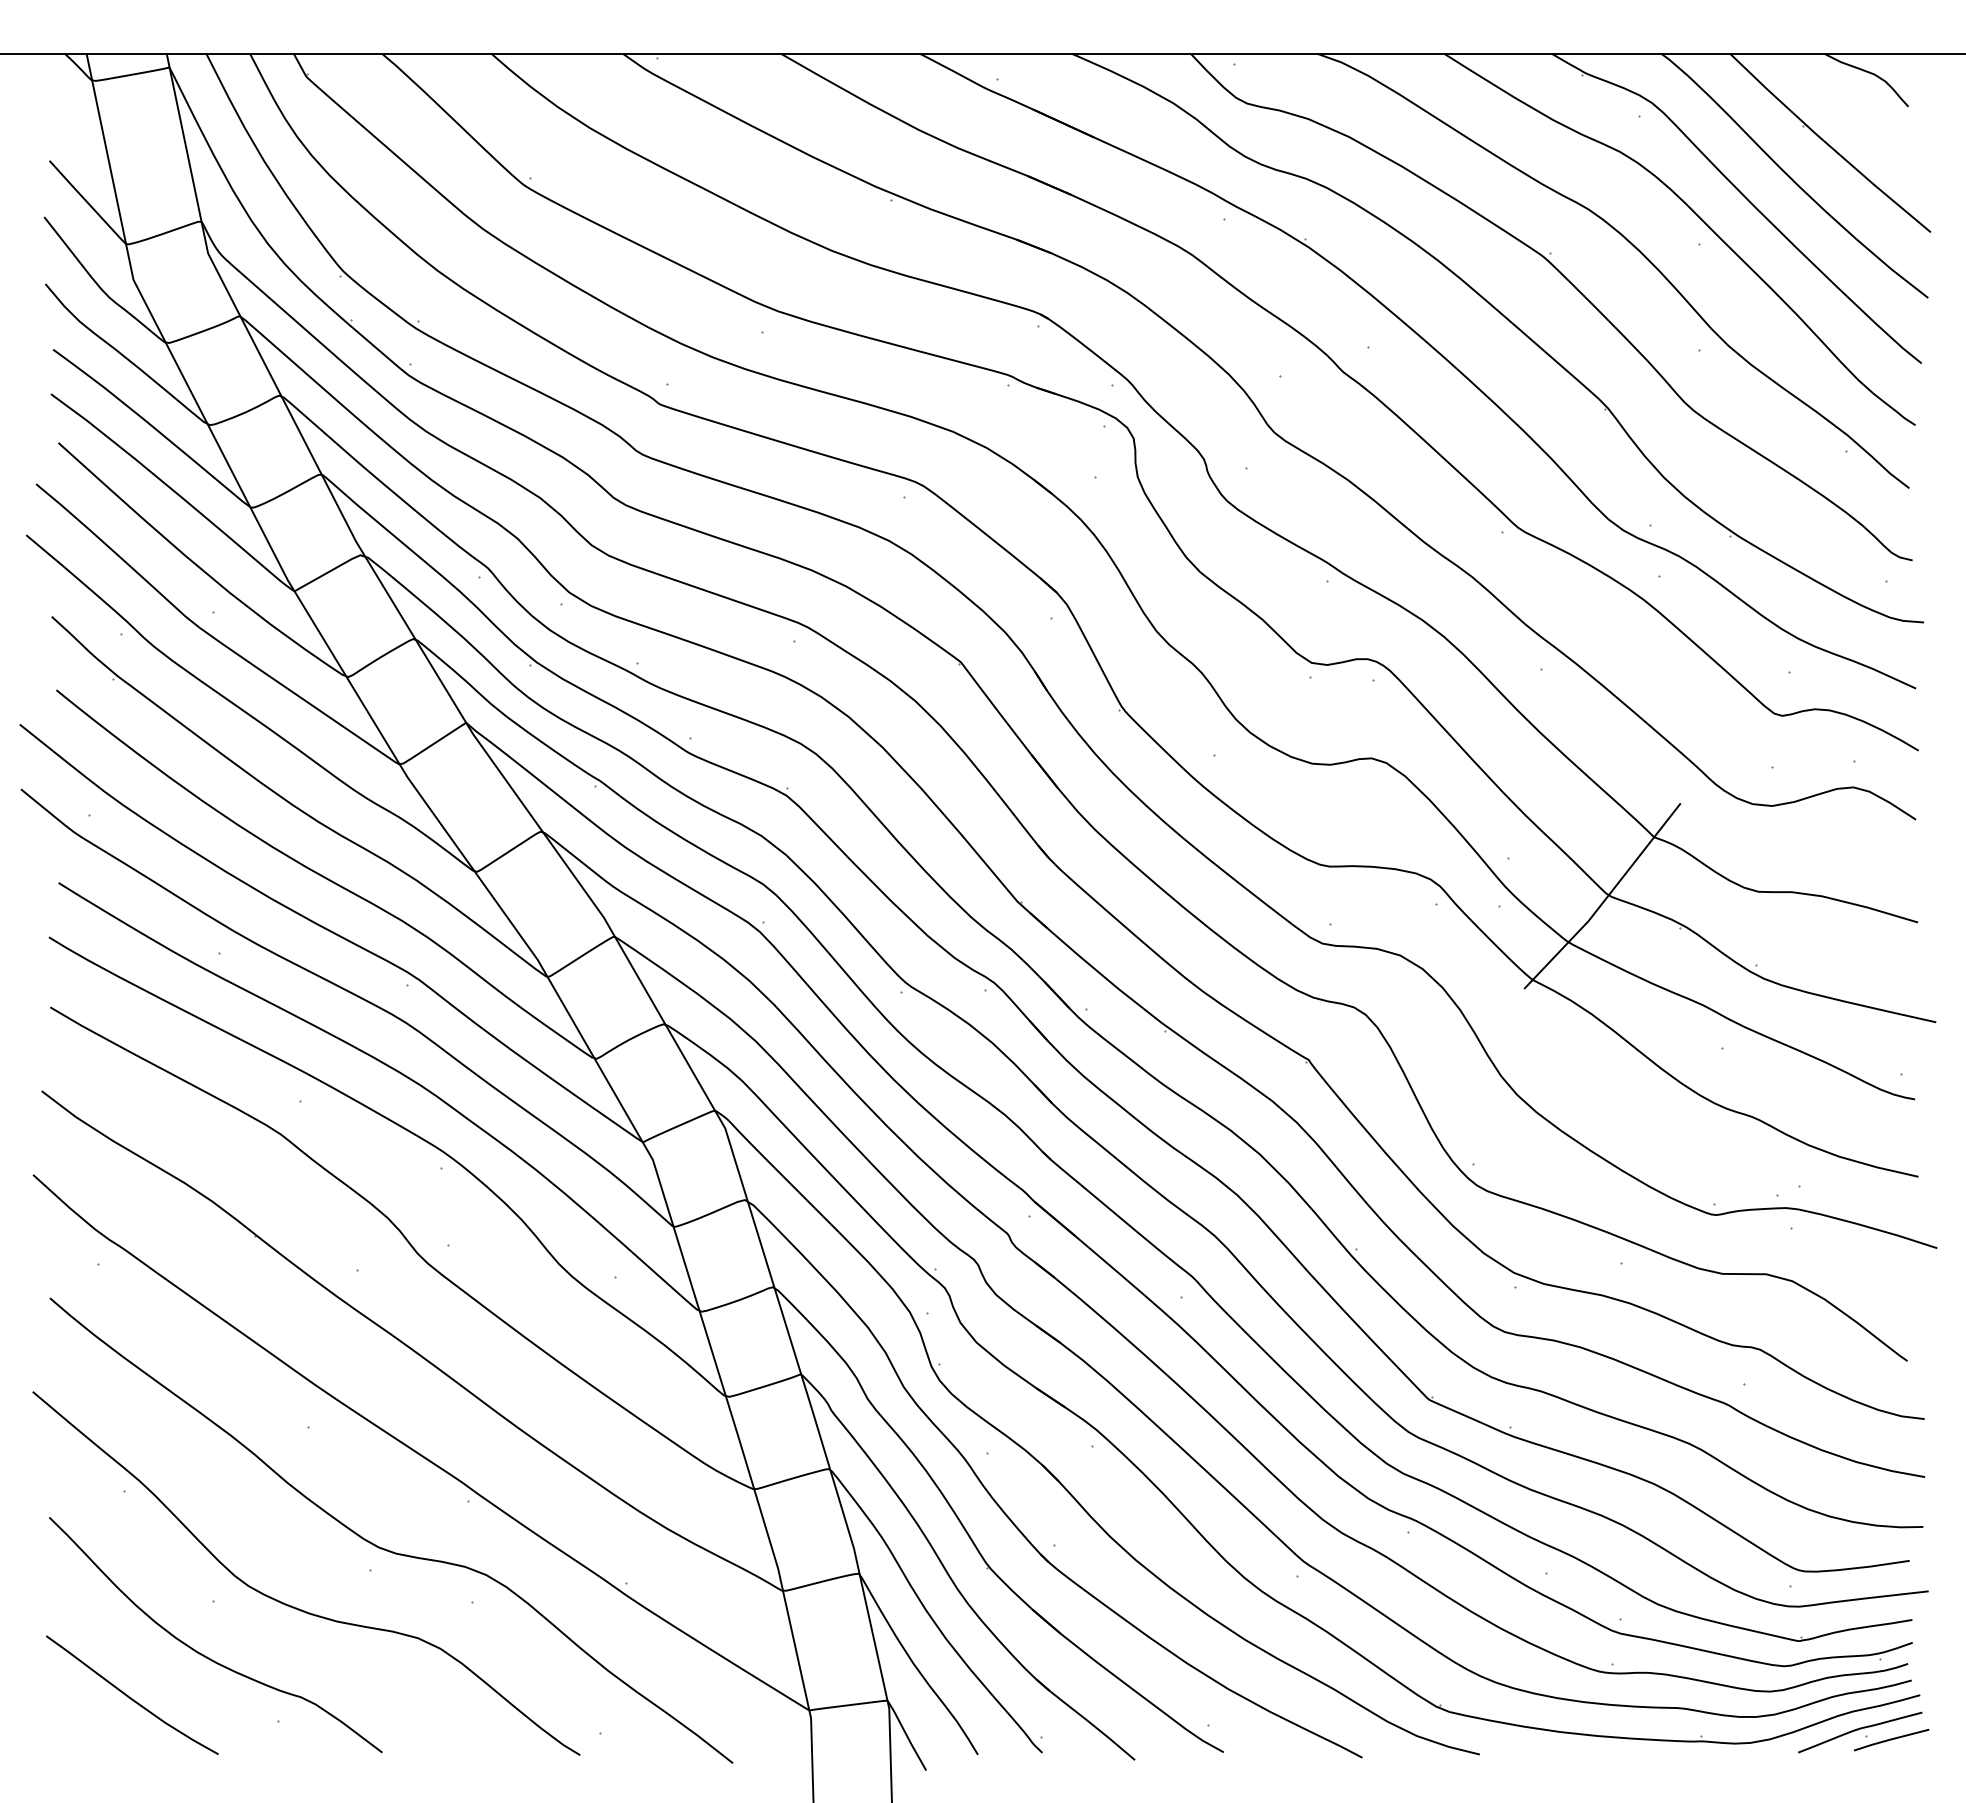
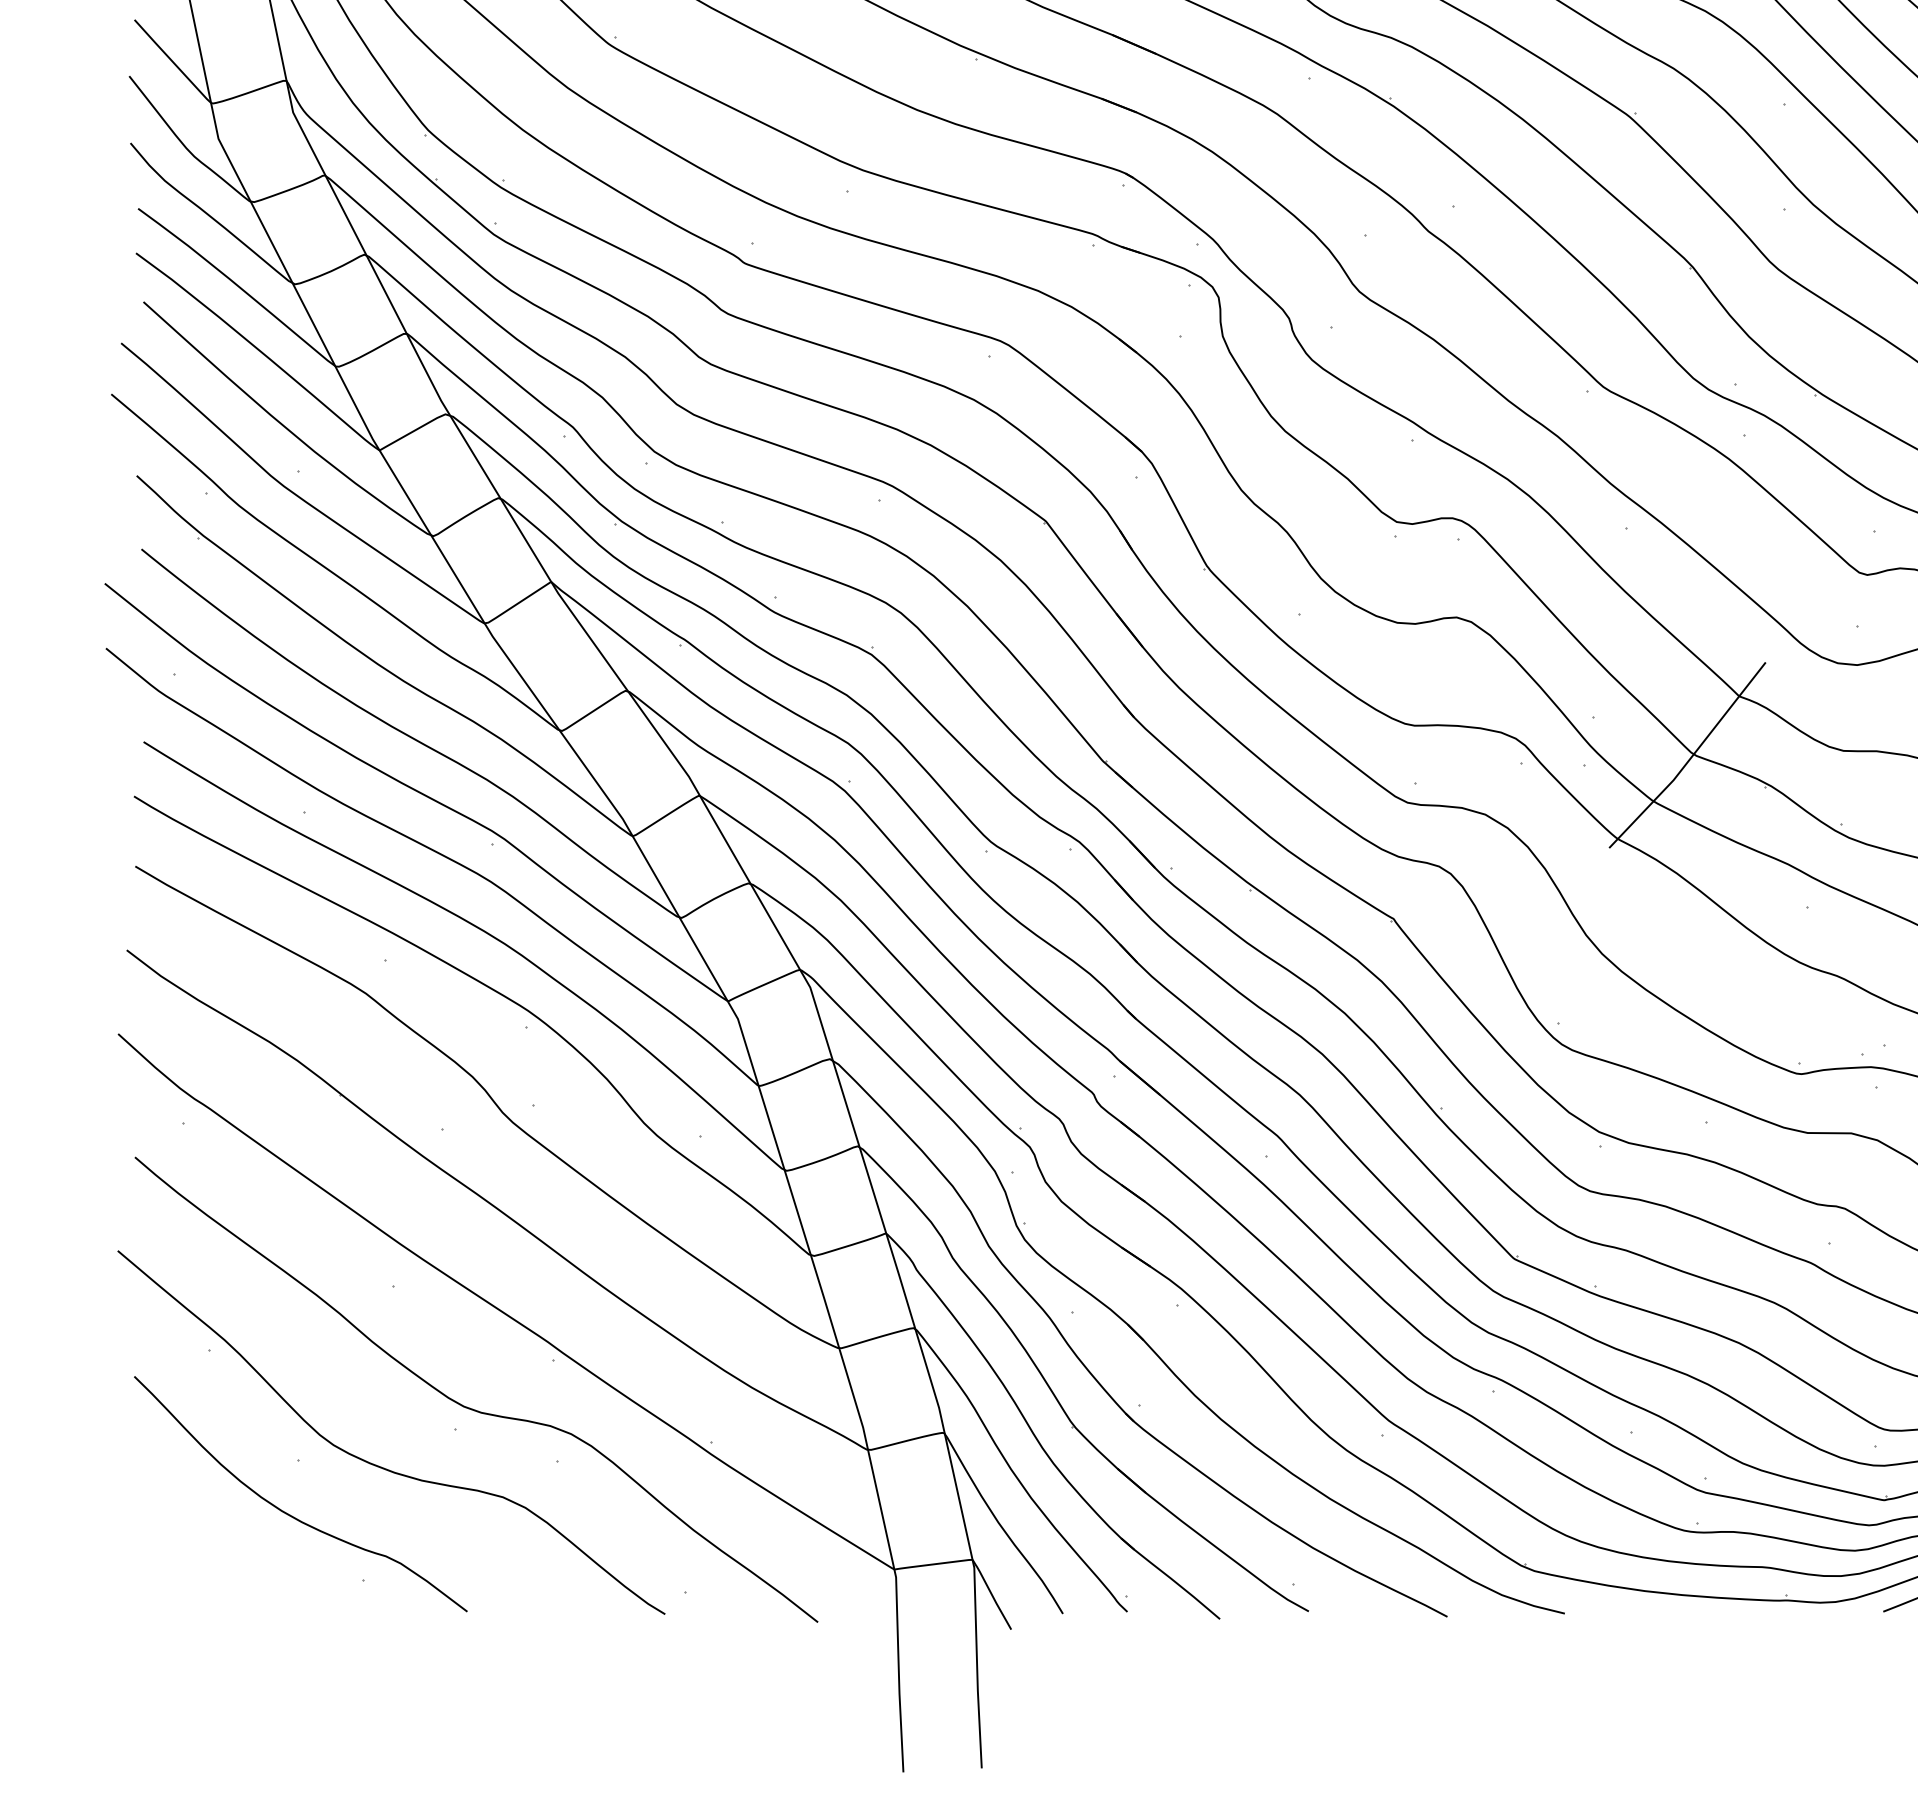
curve: (131, 1697) -> (216, 1556), removed

